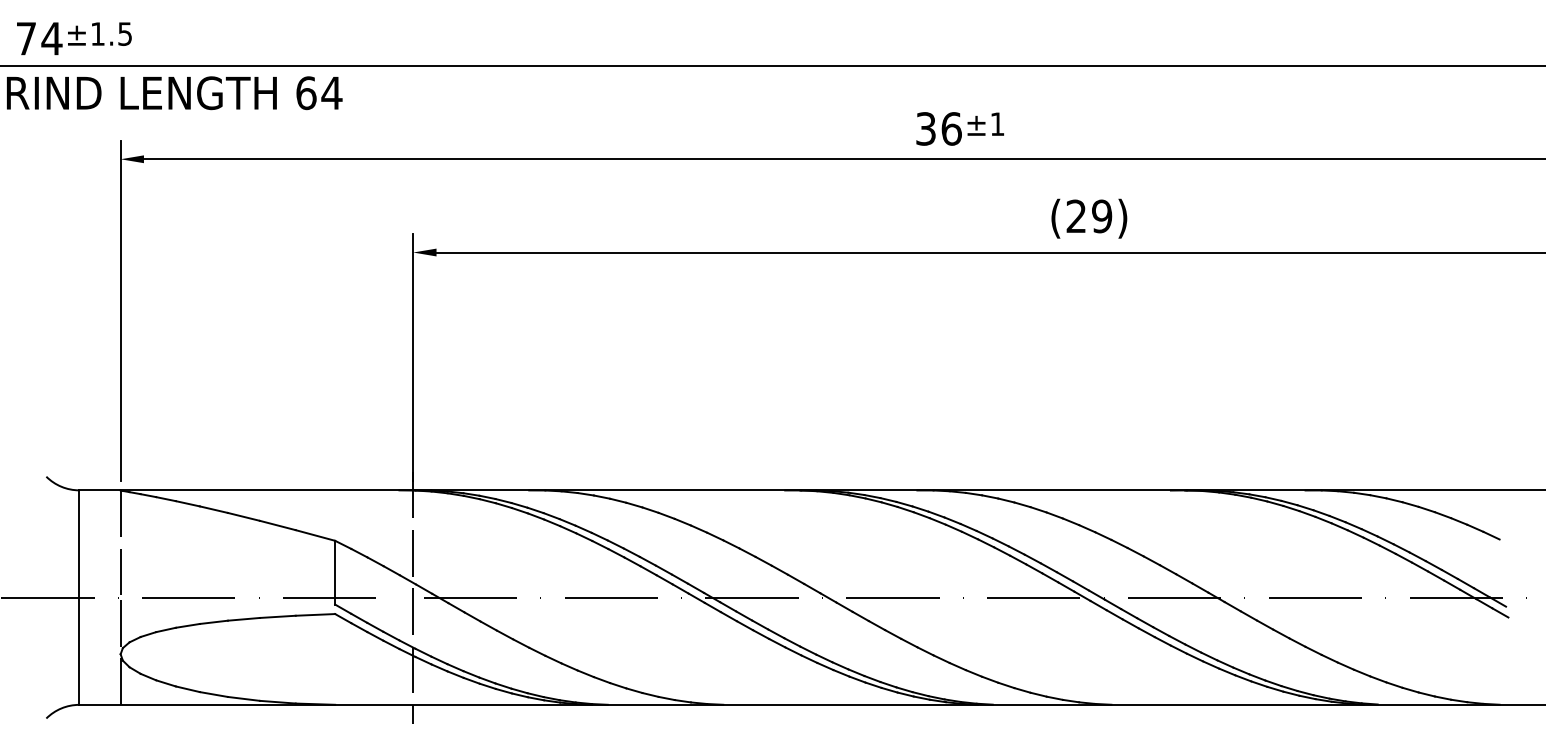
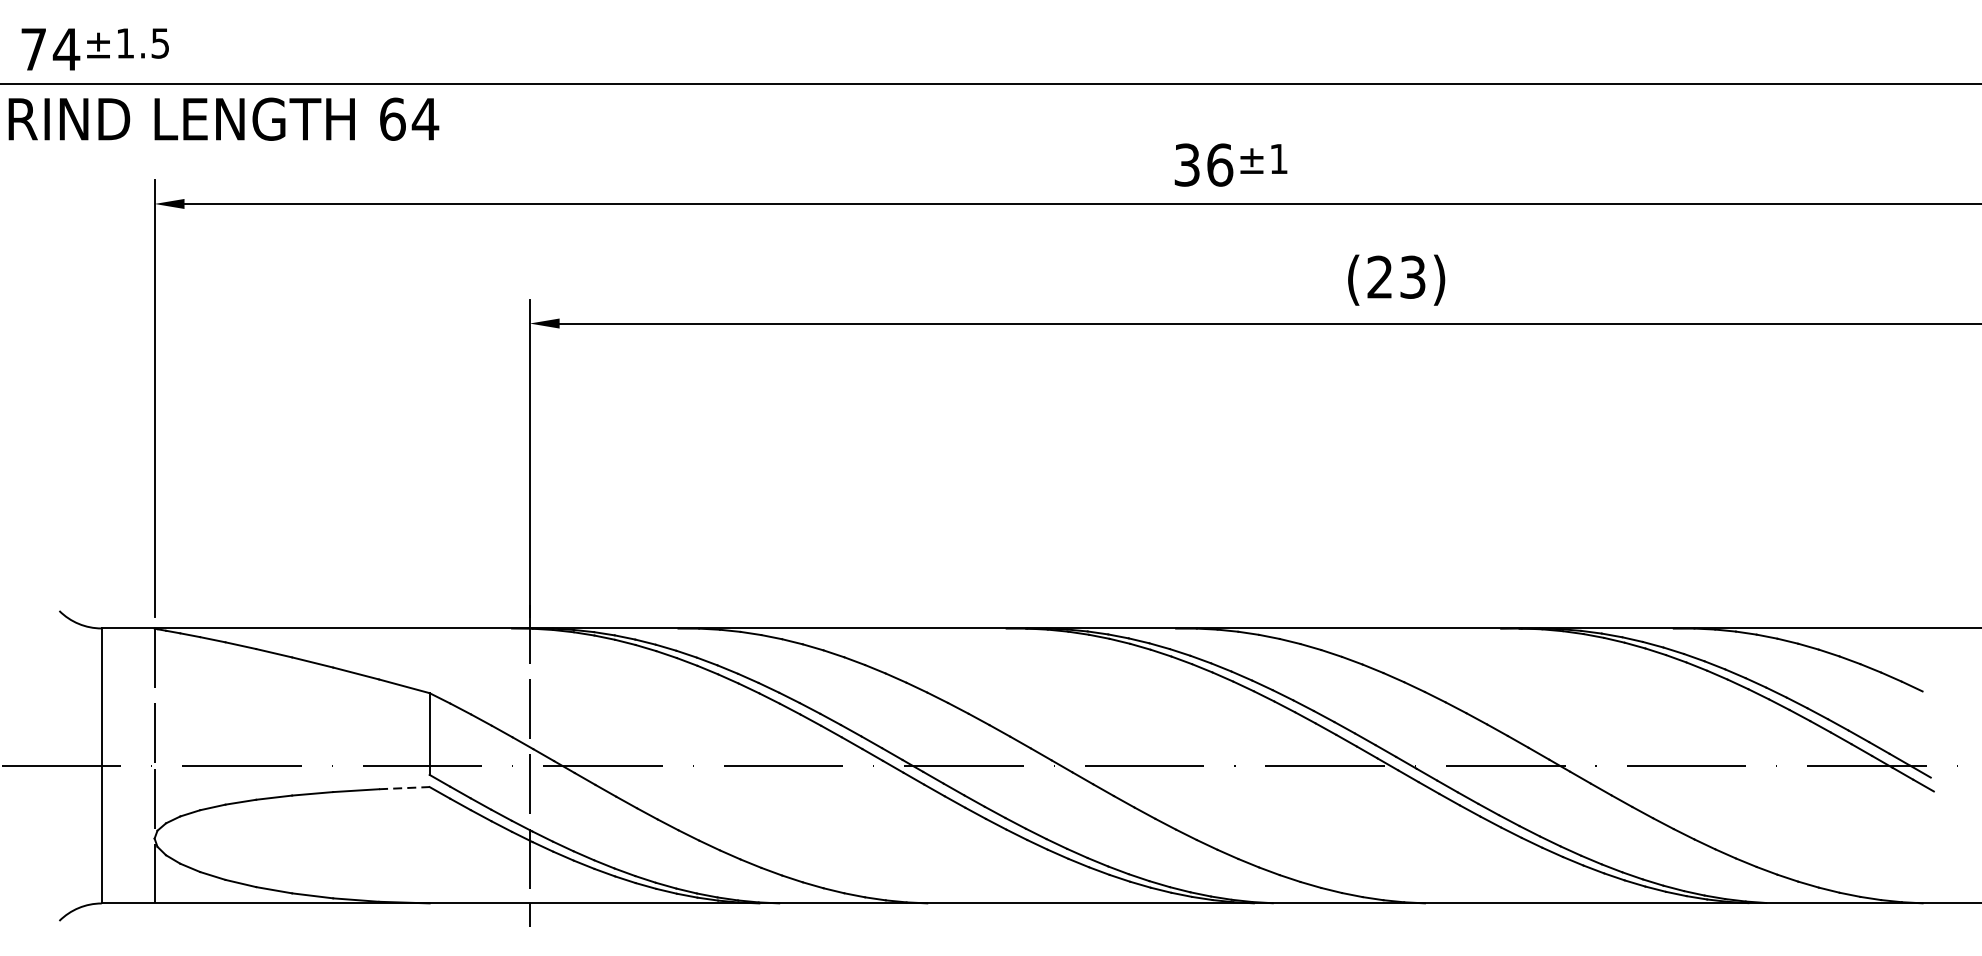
text: (1102, 216) -> (1413, 277), (29) -> (23)
line: (315, 614) -> (404, 787), solid -> dashed

